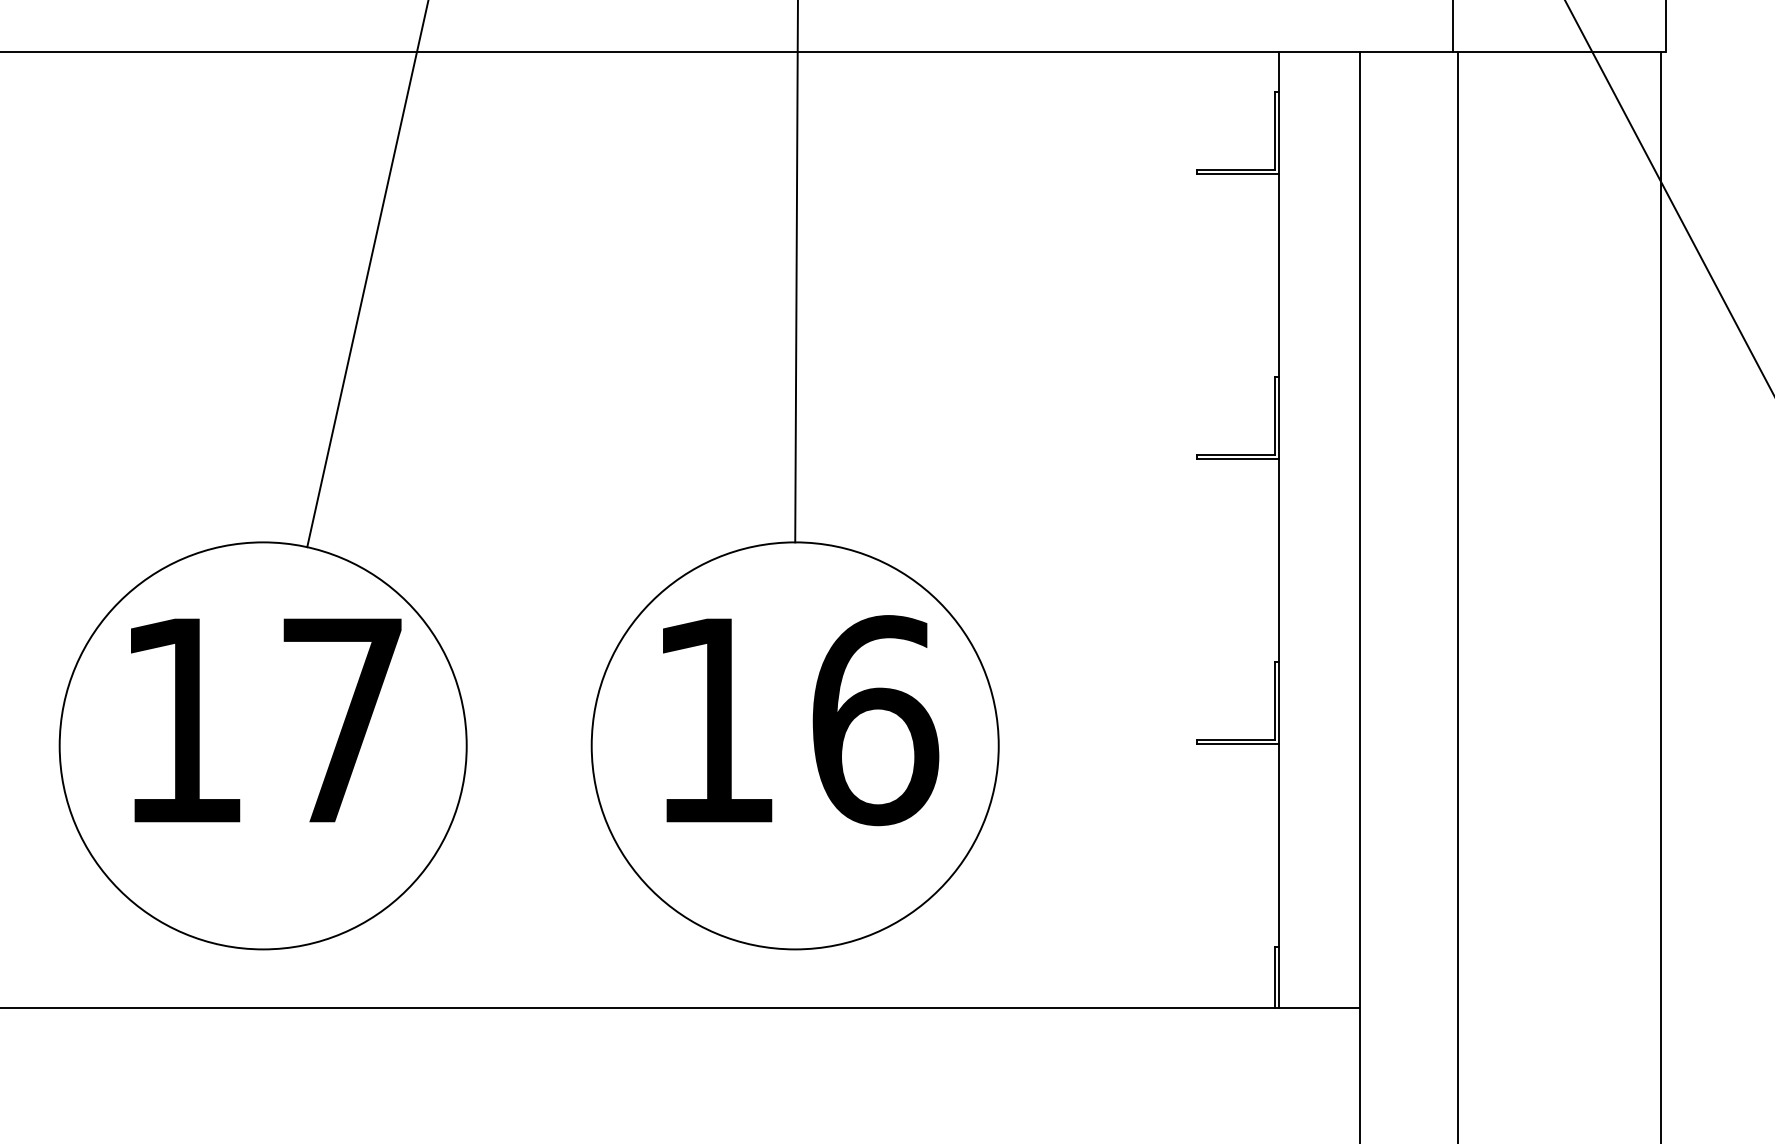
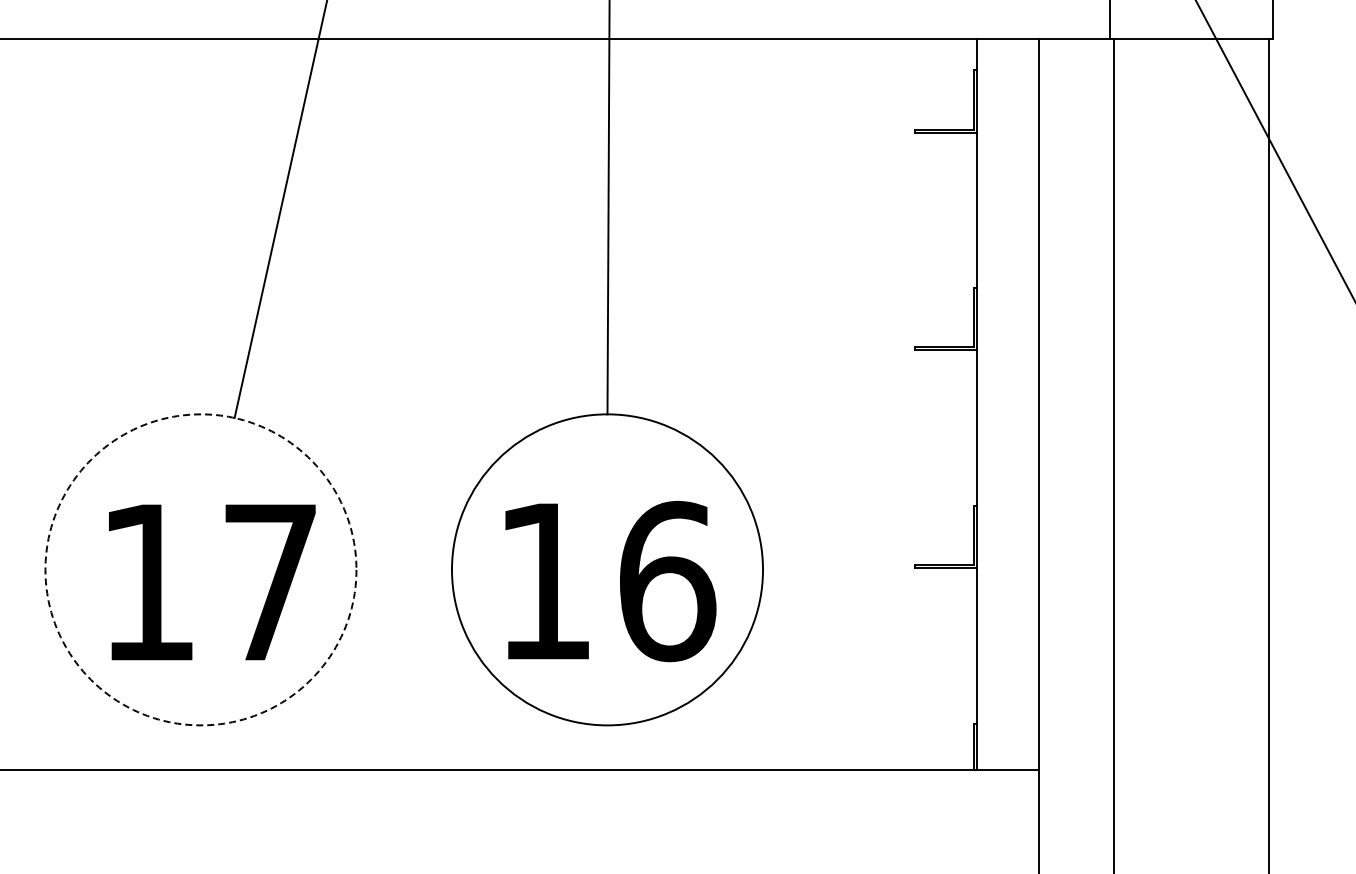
text: (266, 720) -> (212, 582), moved
text: (800, 720) -> (610, 581), moved
circle: (262, 745) -> (200, 569), solid -> dashed

